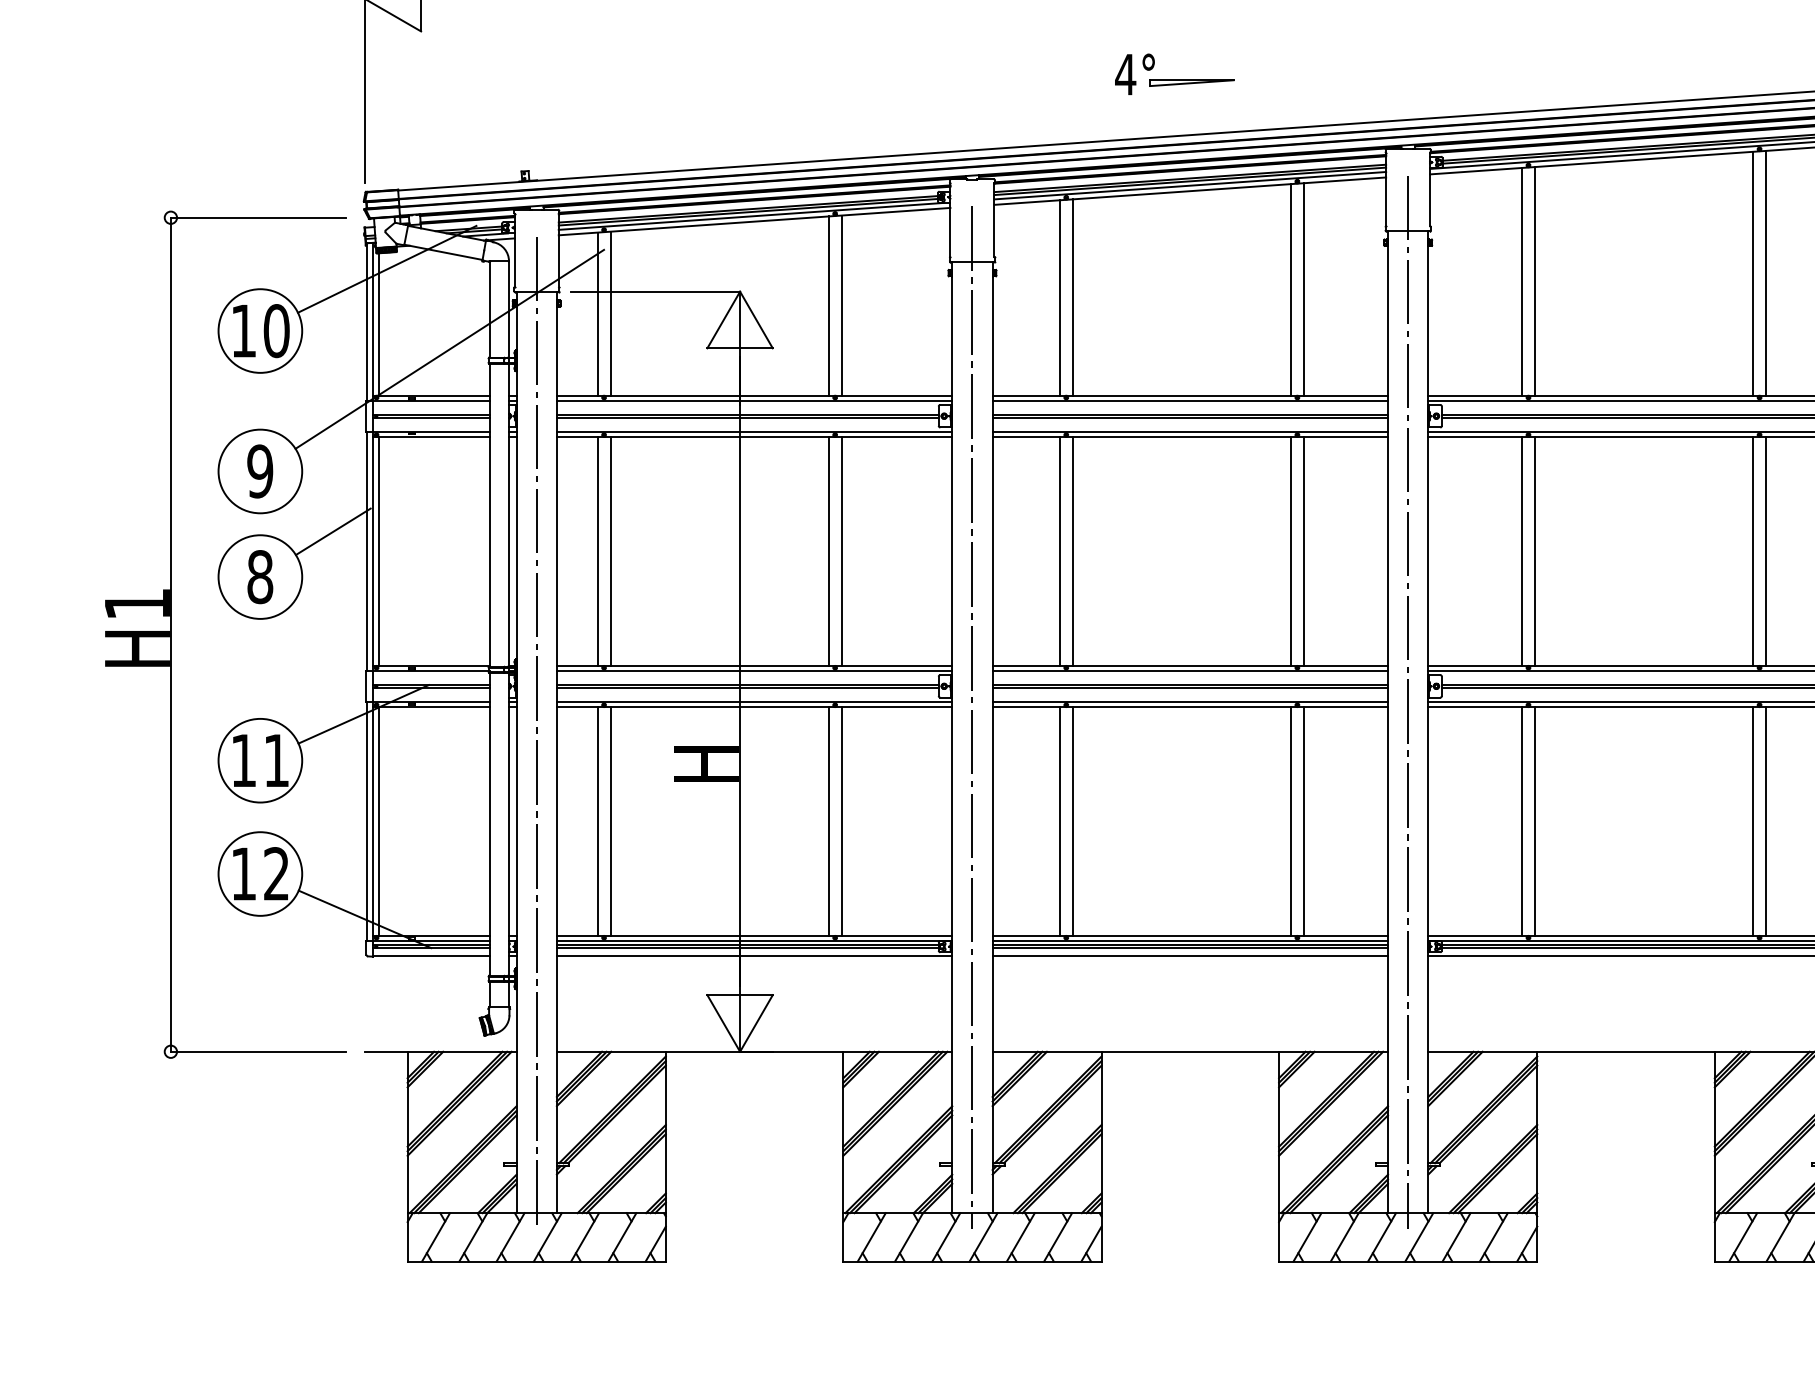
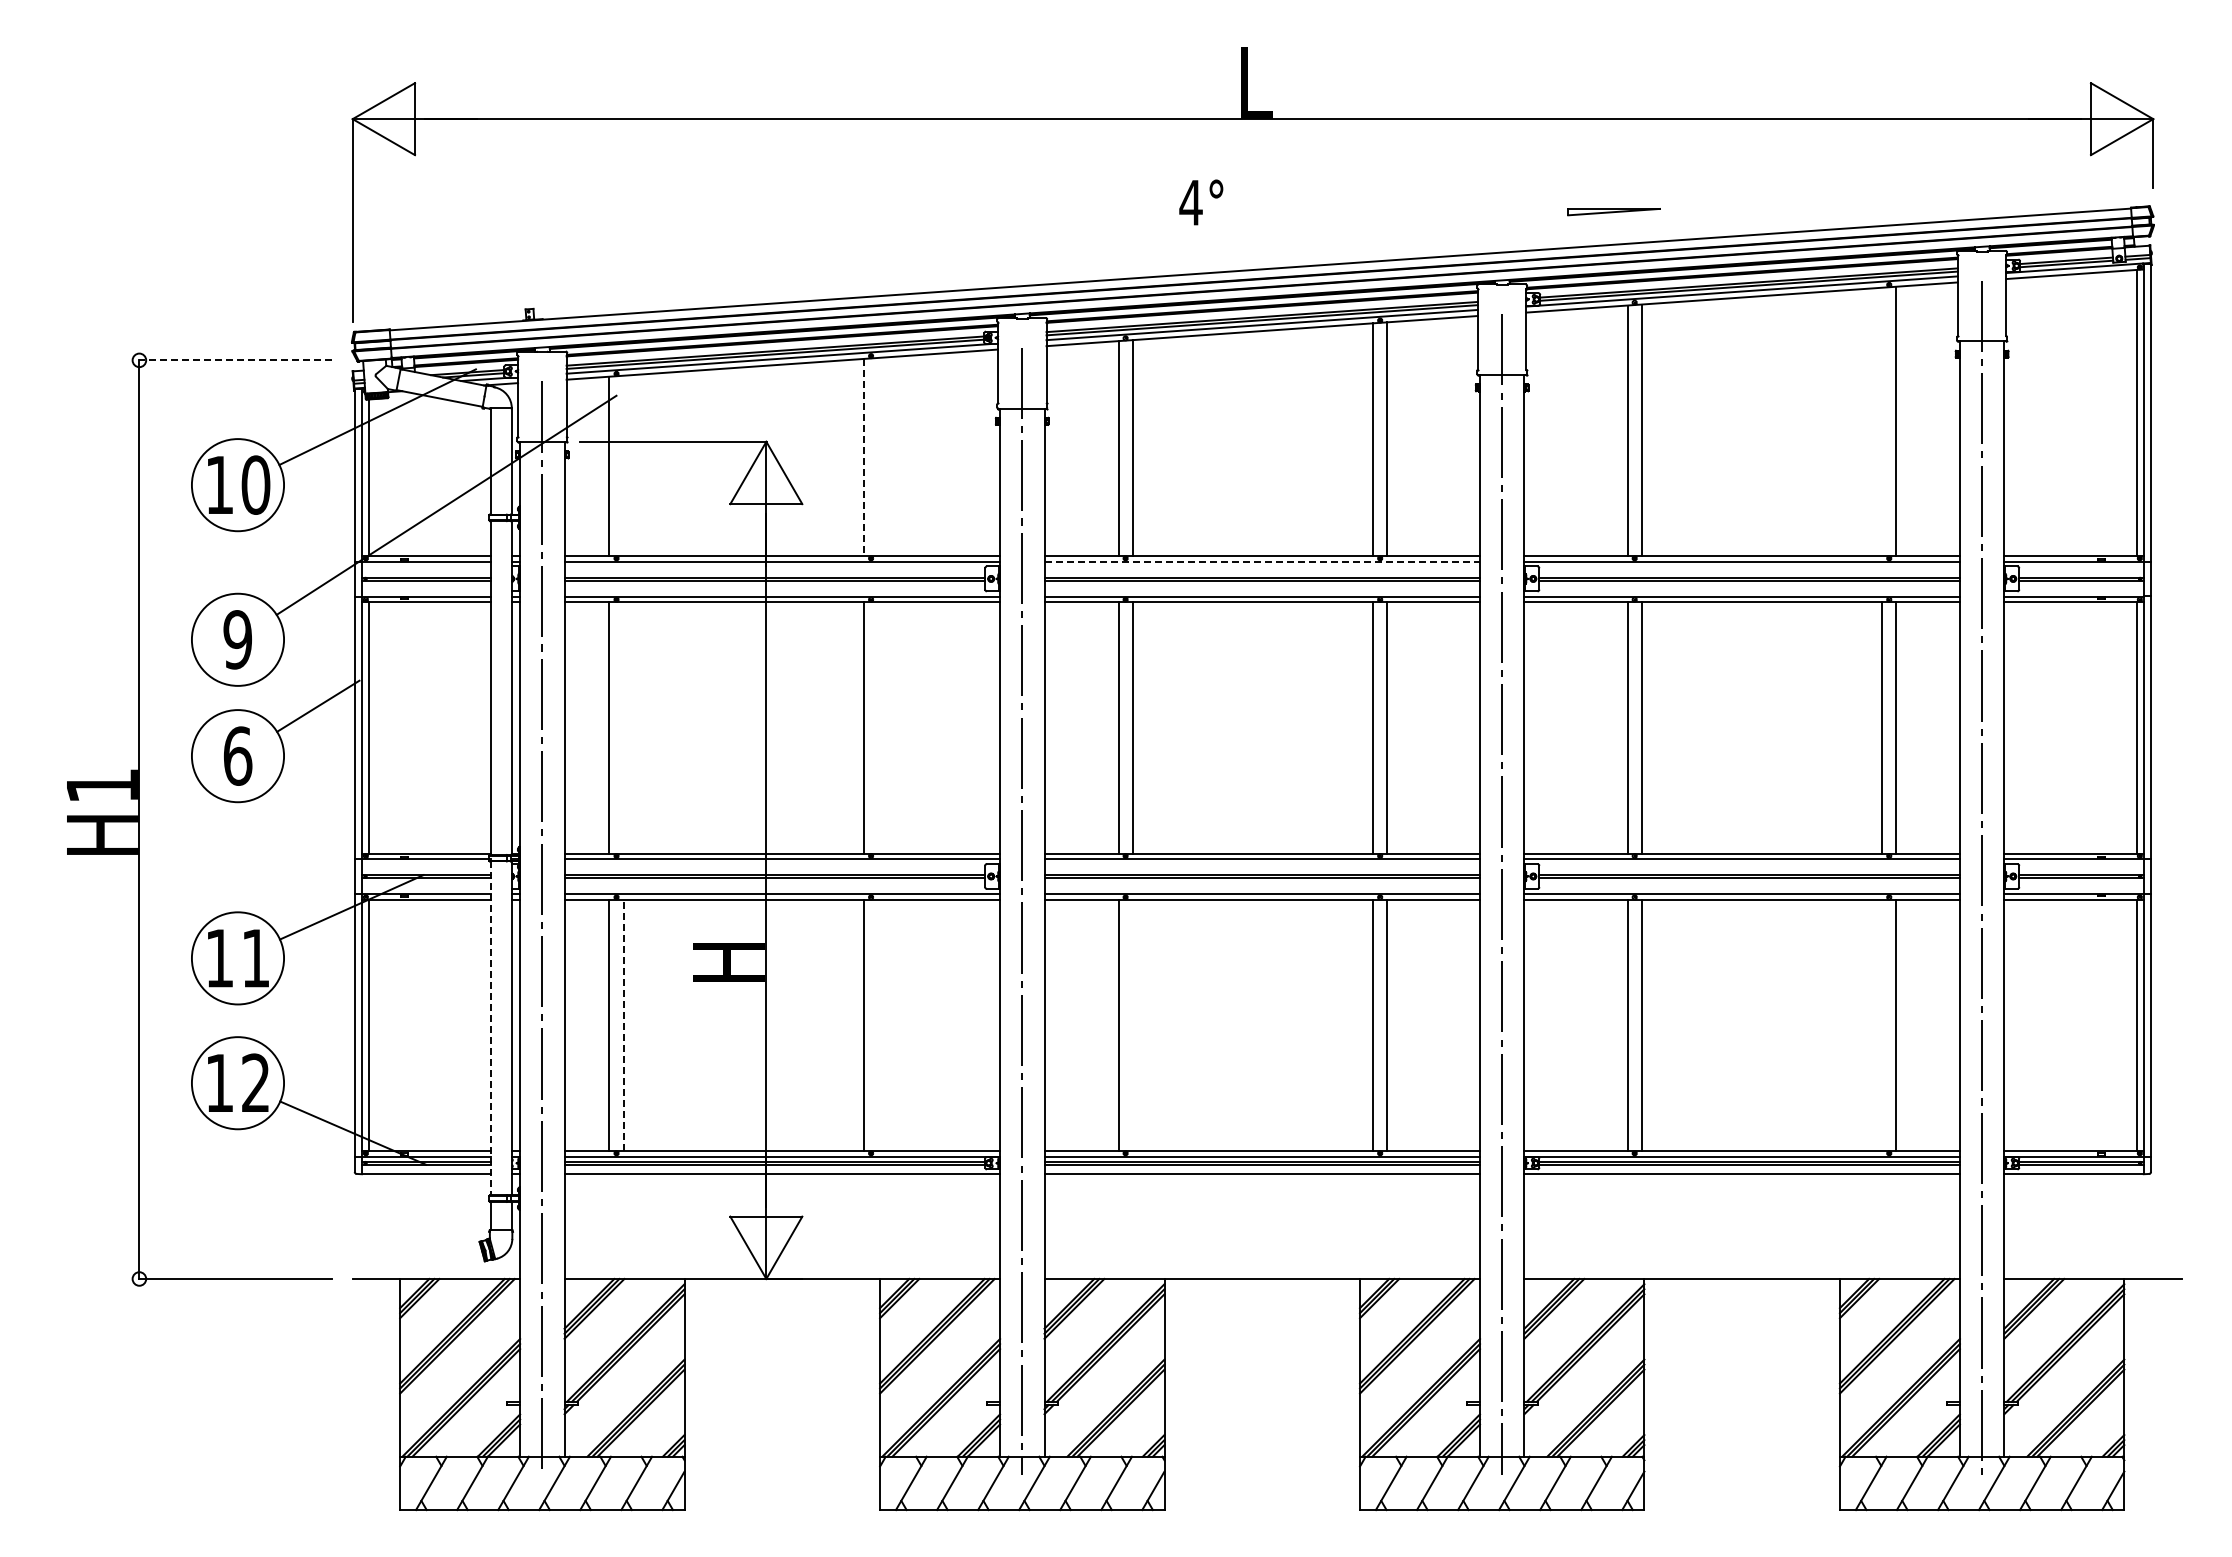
part: (1191, 83) -> (1613, 212), moved
line: (258, 217) -> (235, 360), solid -> dashed
line: (1753, 273) -> (1882, 421), removed
line: (828, 305) -> (863, 457), solid -> dashed
line: (841, 305) -> (878, 456), removed
line: (610, 313) -> (623, 465), removed
line: (1190, 400) -> (1262, 561), solid -> dashed
line: (610, 551) -> (623, 727), removed
line: (841, 551) -> (878, 727), removed
text: (259, 576) -> (237, 755), 8 -> 6
line: (610, 821) -> (623, 1025), solid -> dashed
line: (841, 821) -> (878, 1025), removed
line: (1072, 821) -> (1132, 1025), removed
line: (1753, 821) -> (1882, 1025), removed
line: (489, 824) -> (490, 1028), solid -> dashed

